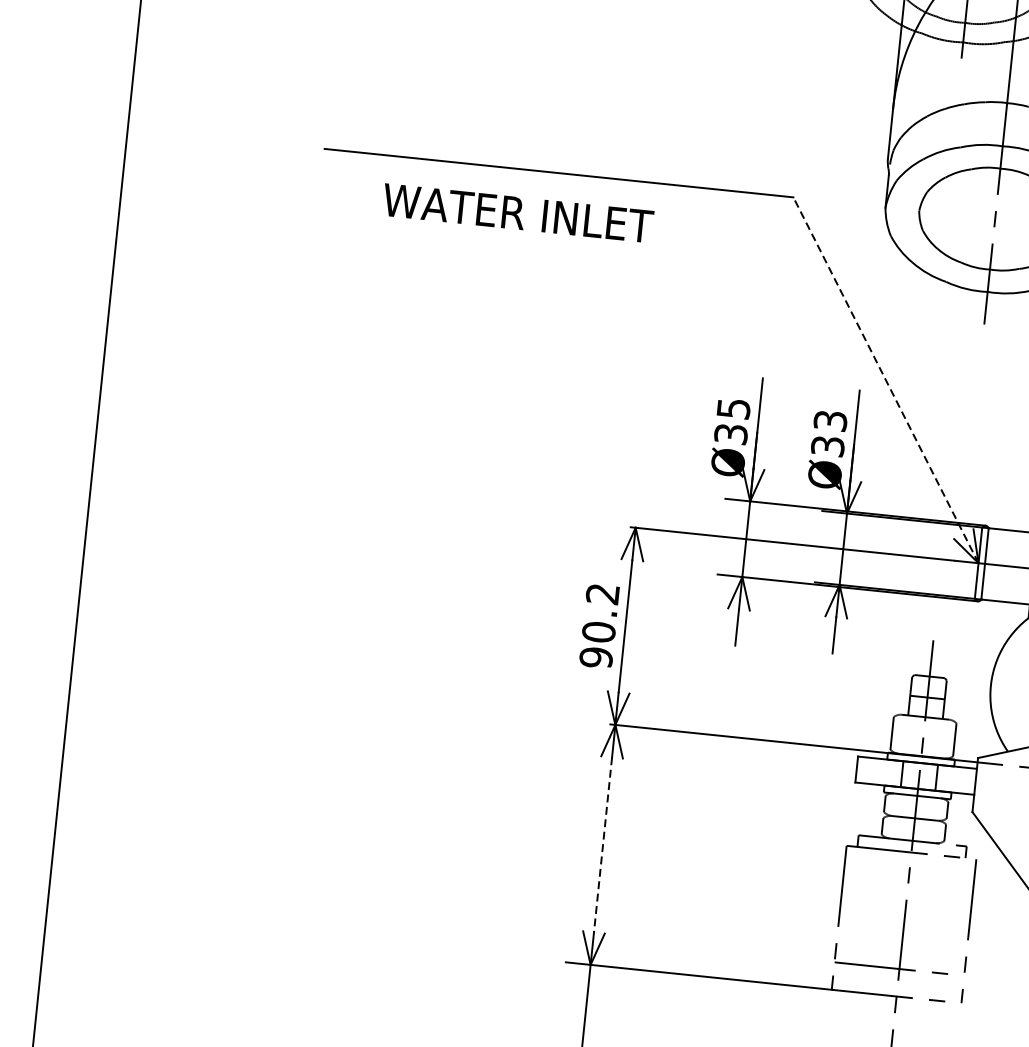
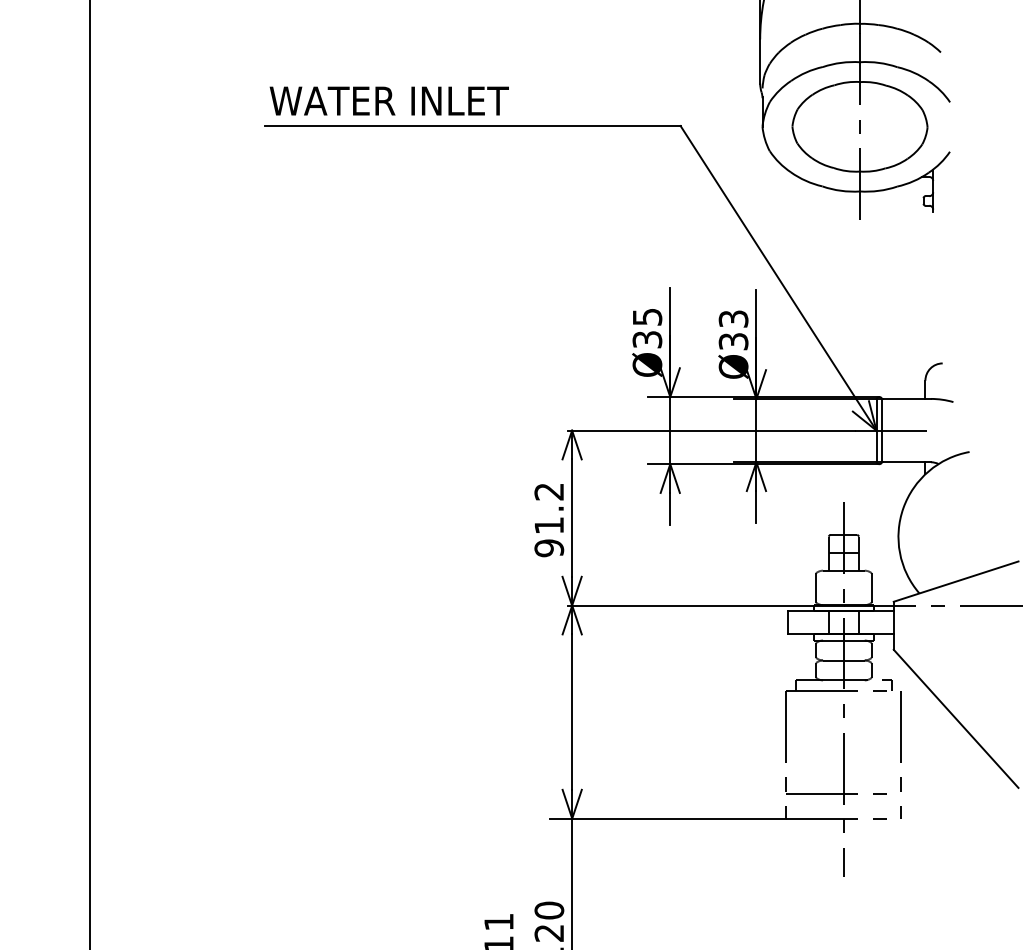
text: (517, 212) -> (388, 100), moved
line: (885, 379) -> (778, 277), dashed -> solid
text: (599, 632) -> (549, 525), 90.2 -> 91.2
line: (603, 845) -> (572, 712), dashed -> solid

